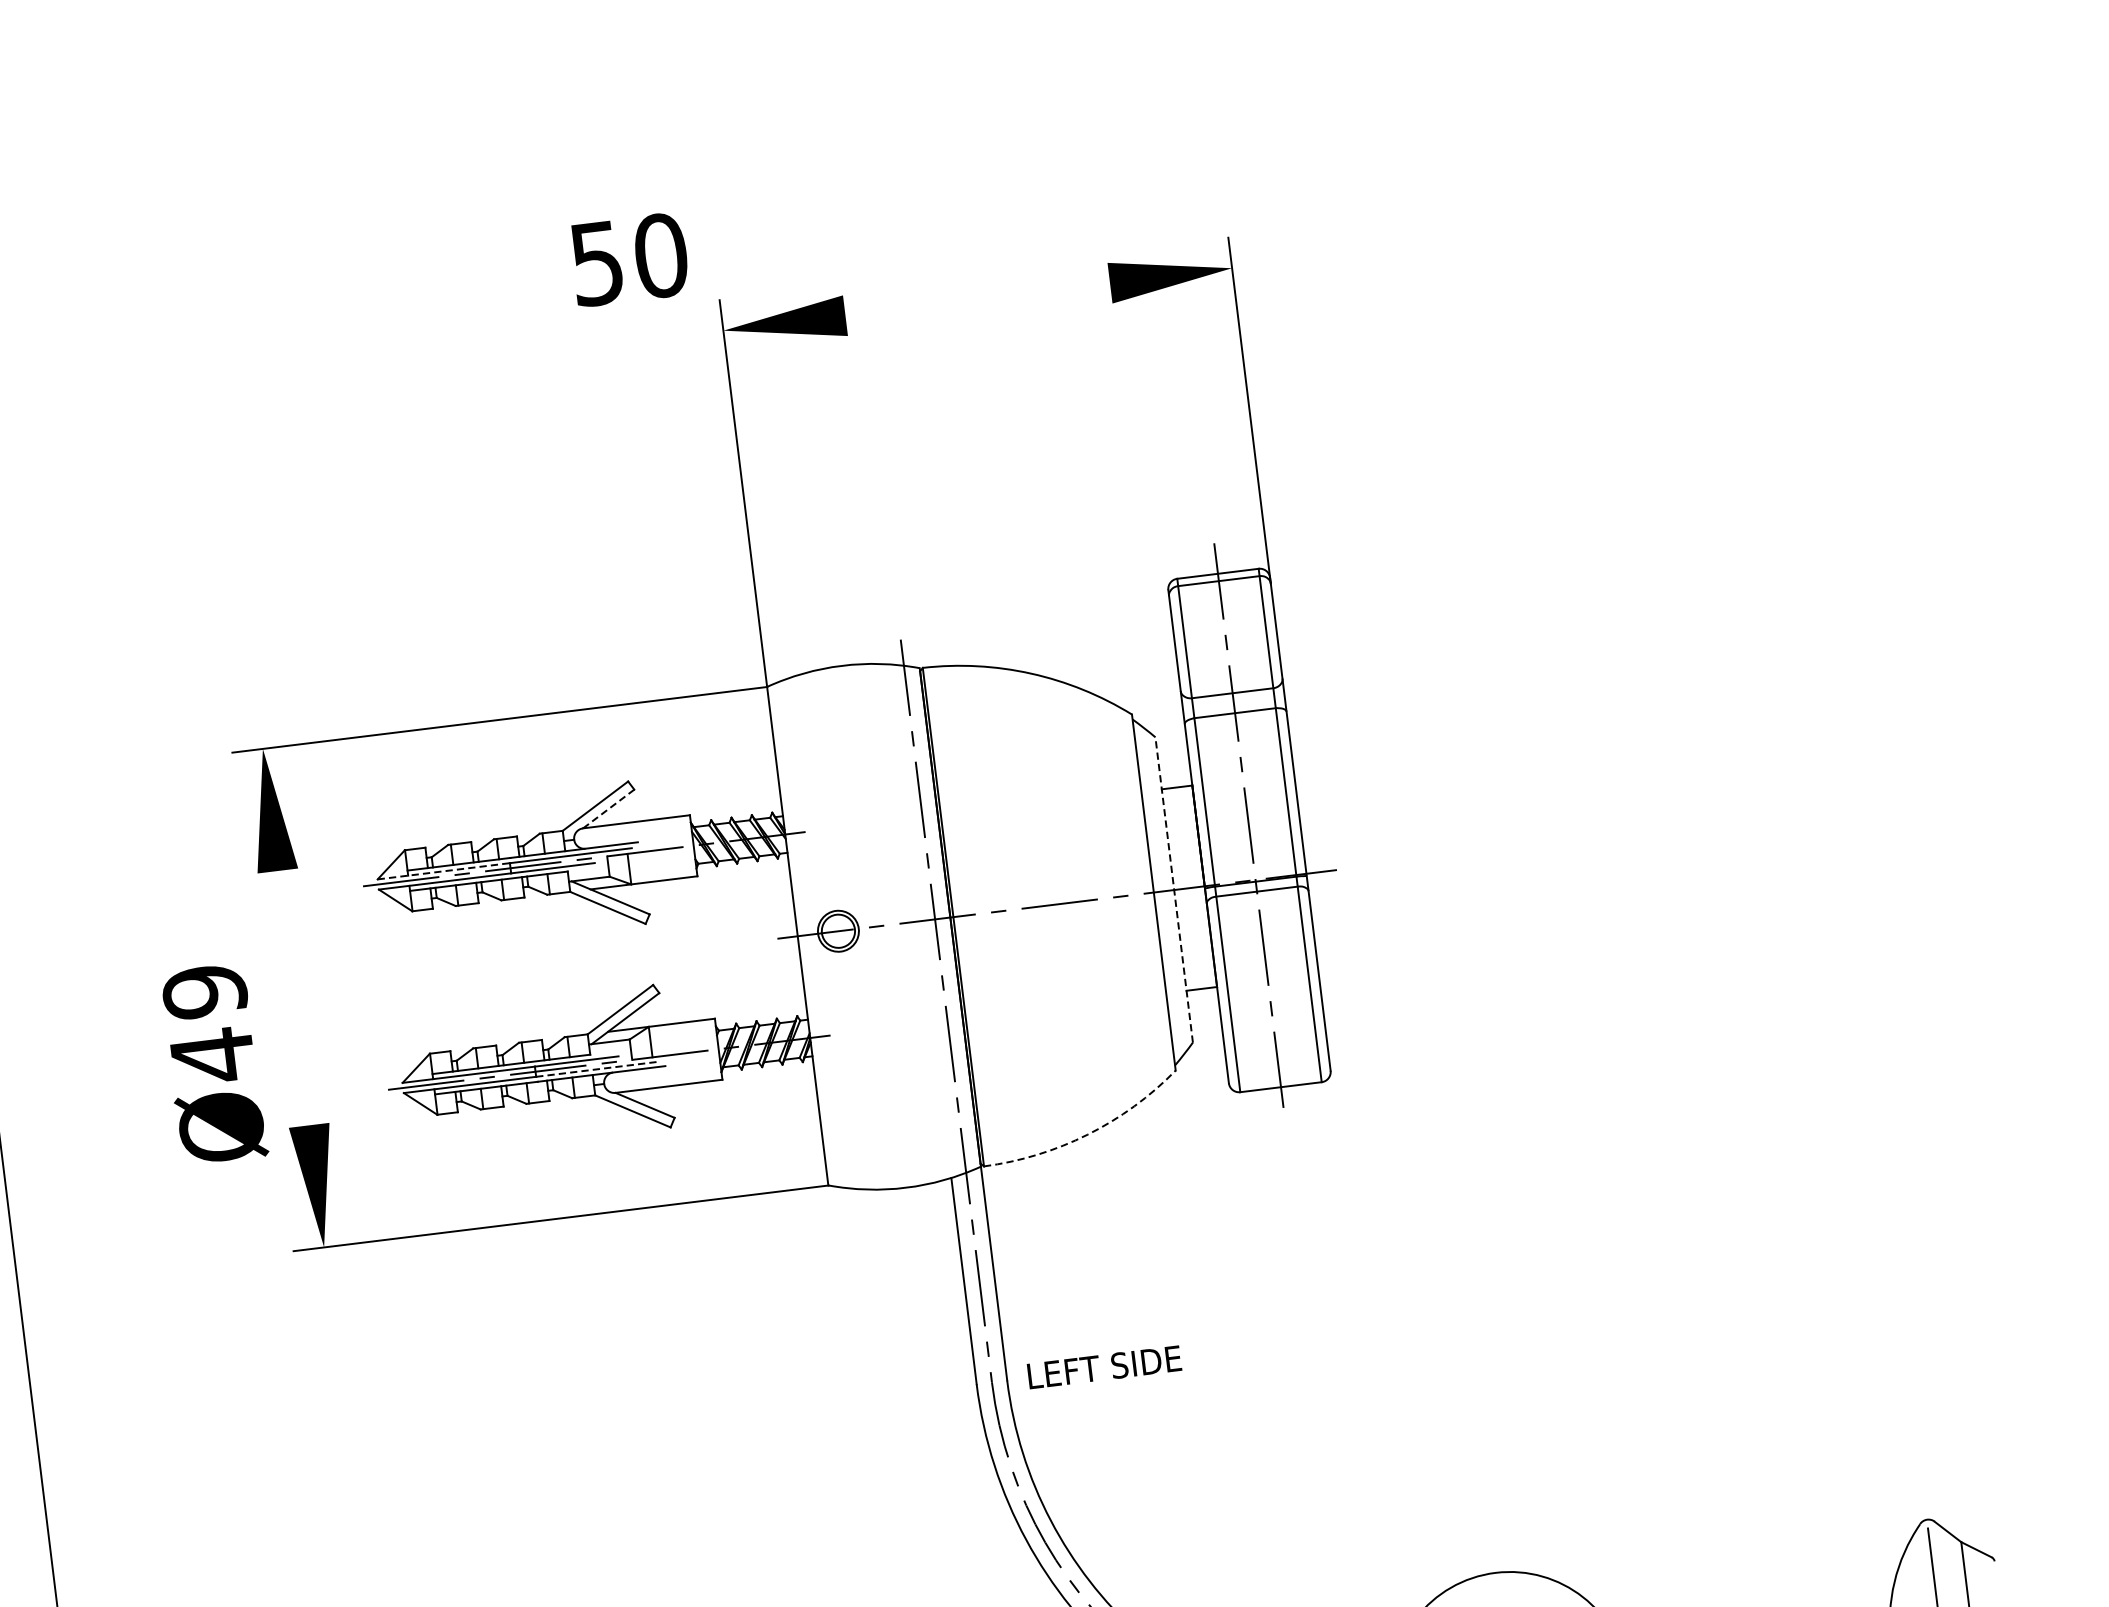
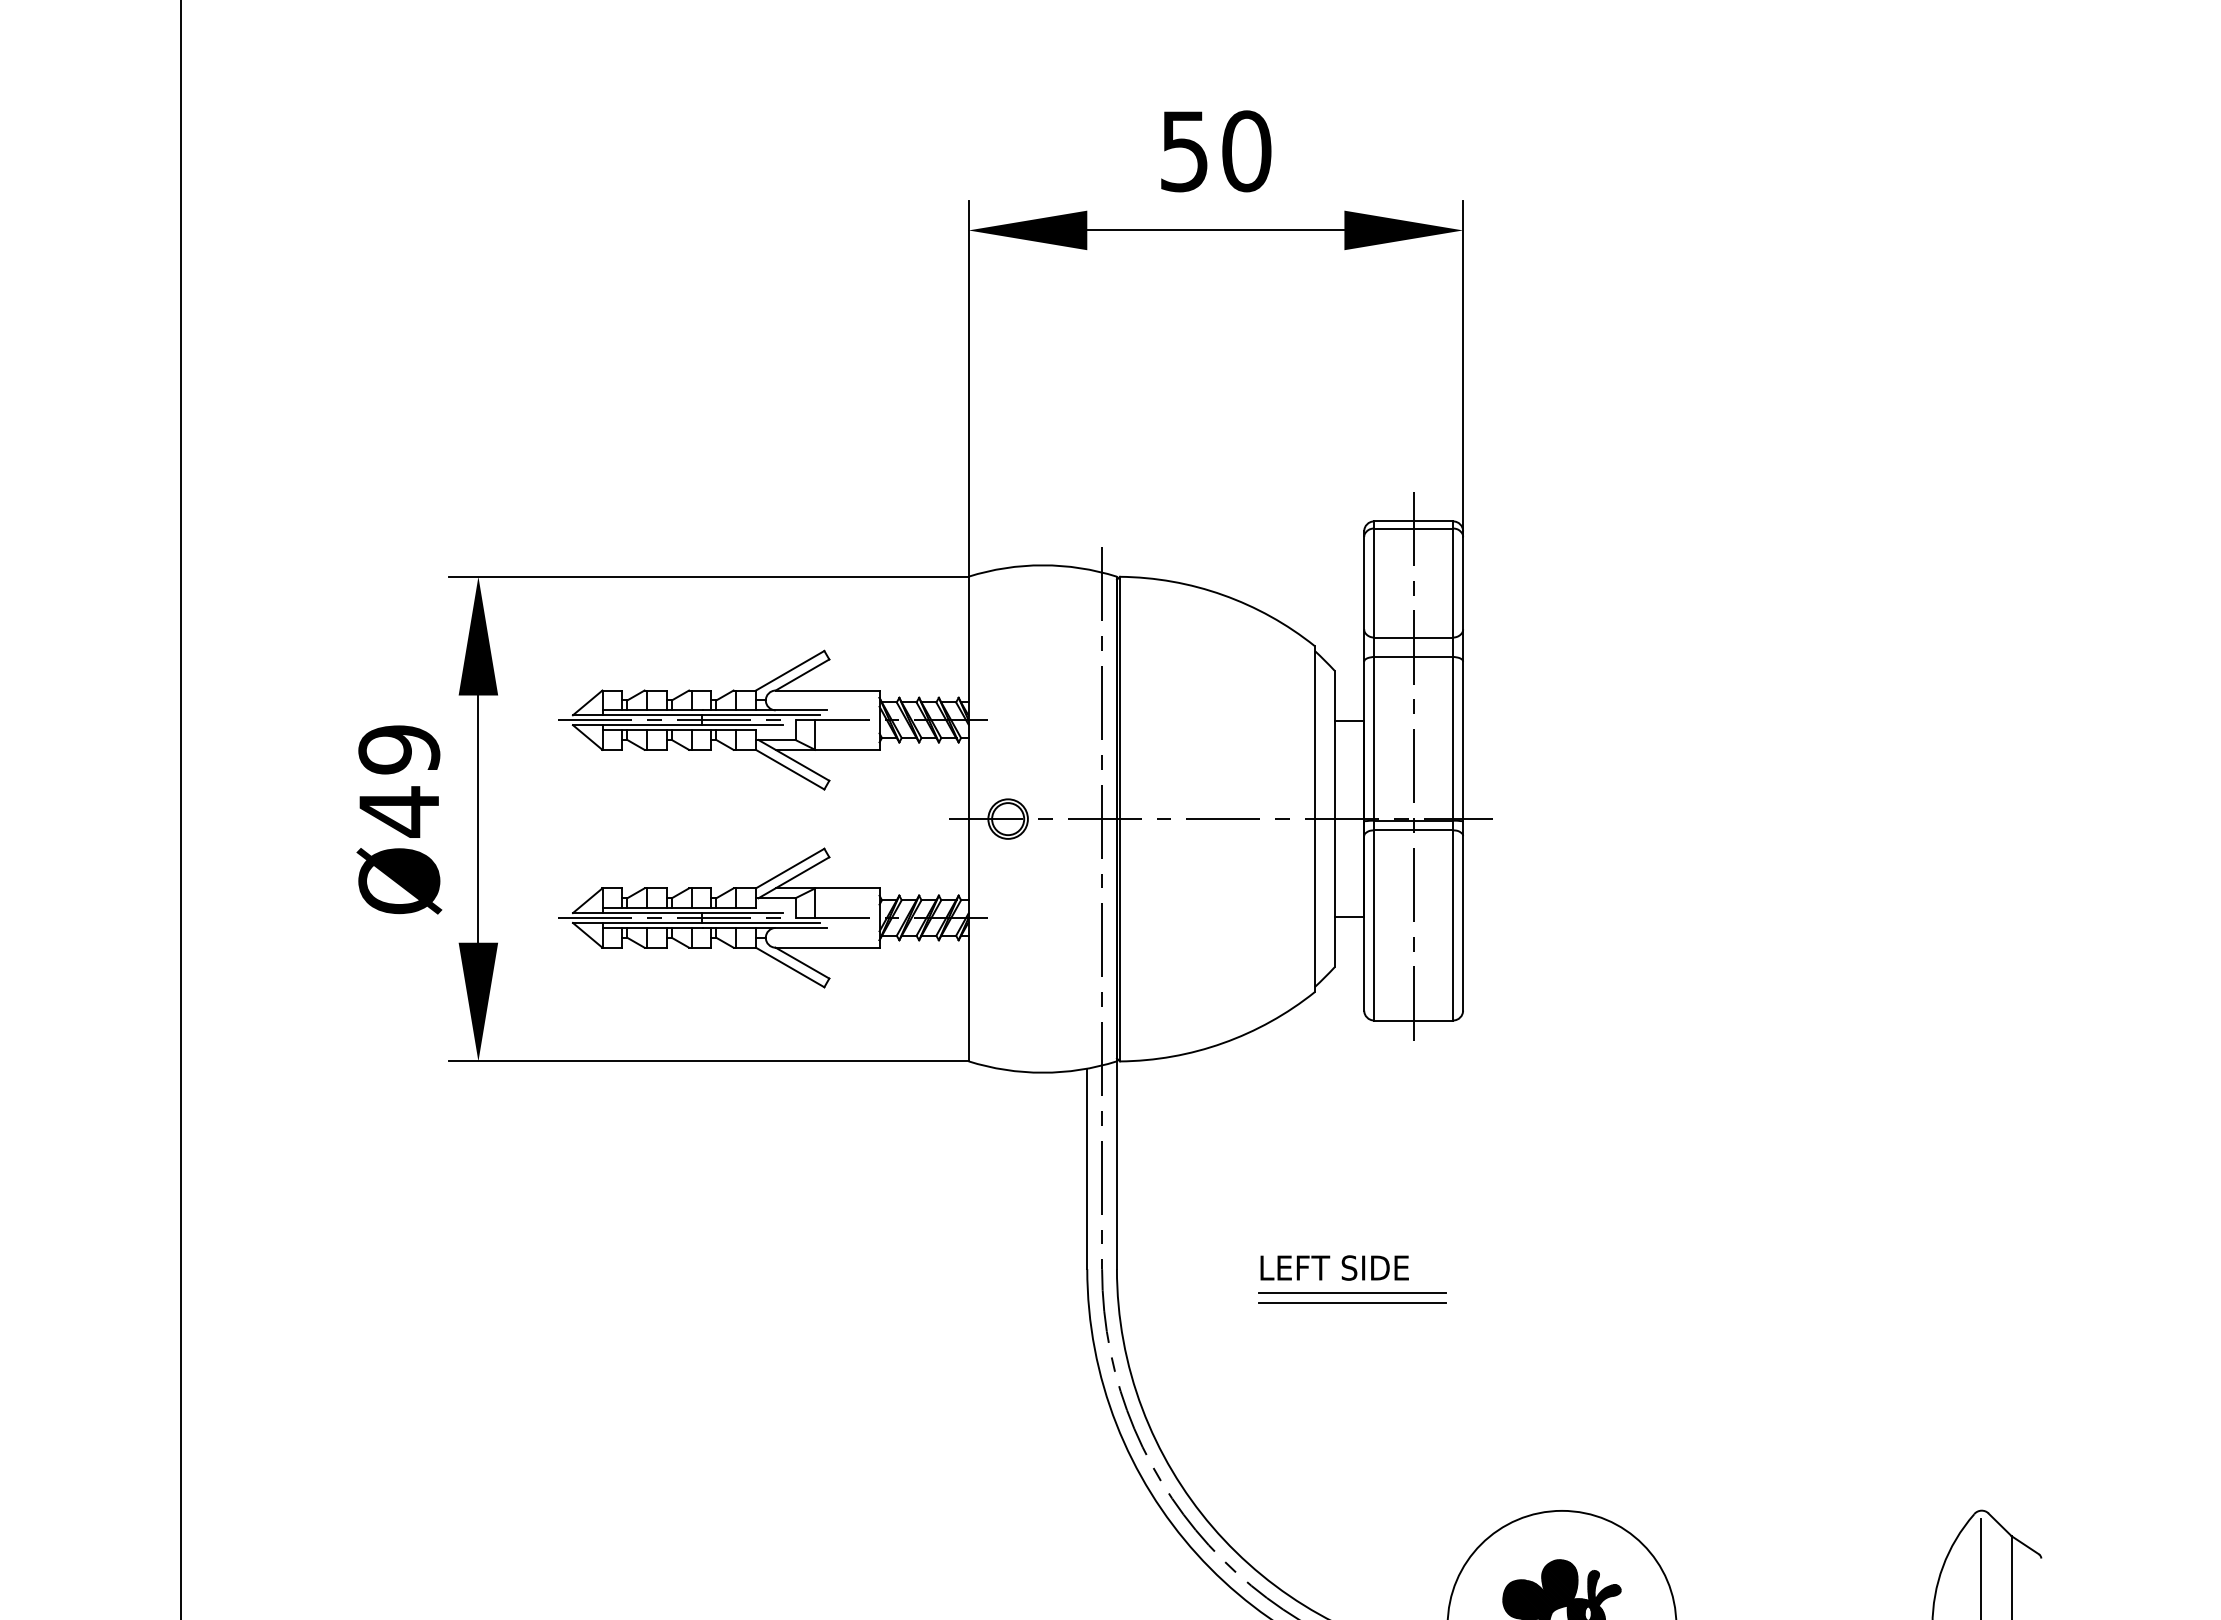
text: (630, 259) -> (1216, 151), moved
line: (977, 299) -> (1215, 230), added
line: (608, 809) -> (802, 675), dashed -> solid
line: (444, 871) -> (637, 715), dashed -> solid
line: (1174, 889) -> (1334, 818), dashed -> solid
line: (293, 997) -> (478, 818), added
text: (213, 1063) -> (399, 819), moved
line: (597, 1068) -> (761, 922), dashed -> solid
arc: (1088, 1134) -> (1223, 1043), dashed -> solid
text: (1104, 1366) -> (1334, 1267), moved
line: (1252, 1375) -> (1352, 1293), added
line: (1253, 1386) -> (1352, 1303), added

